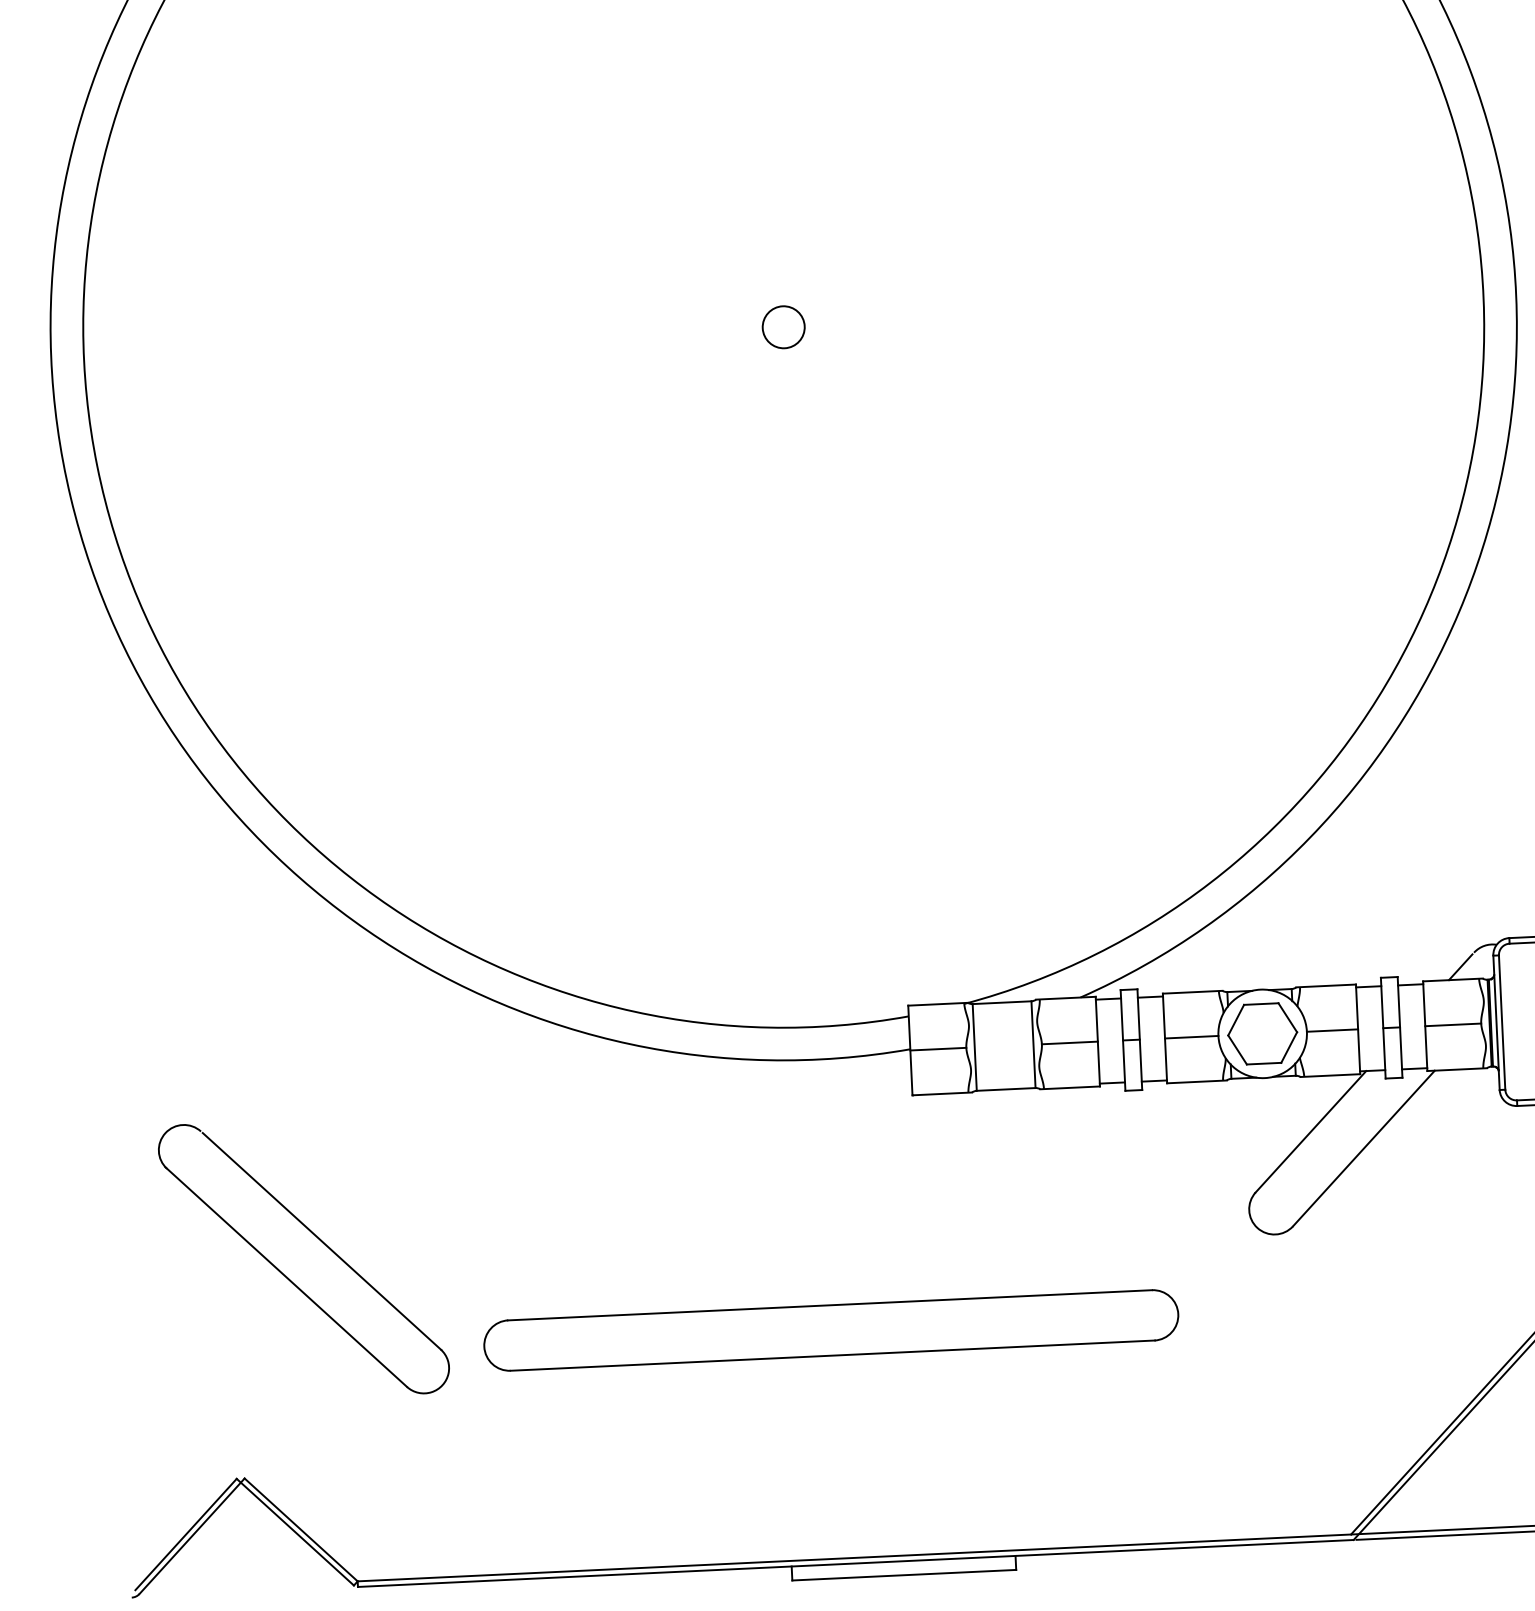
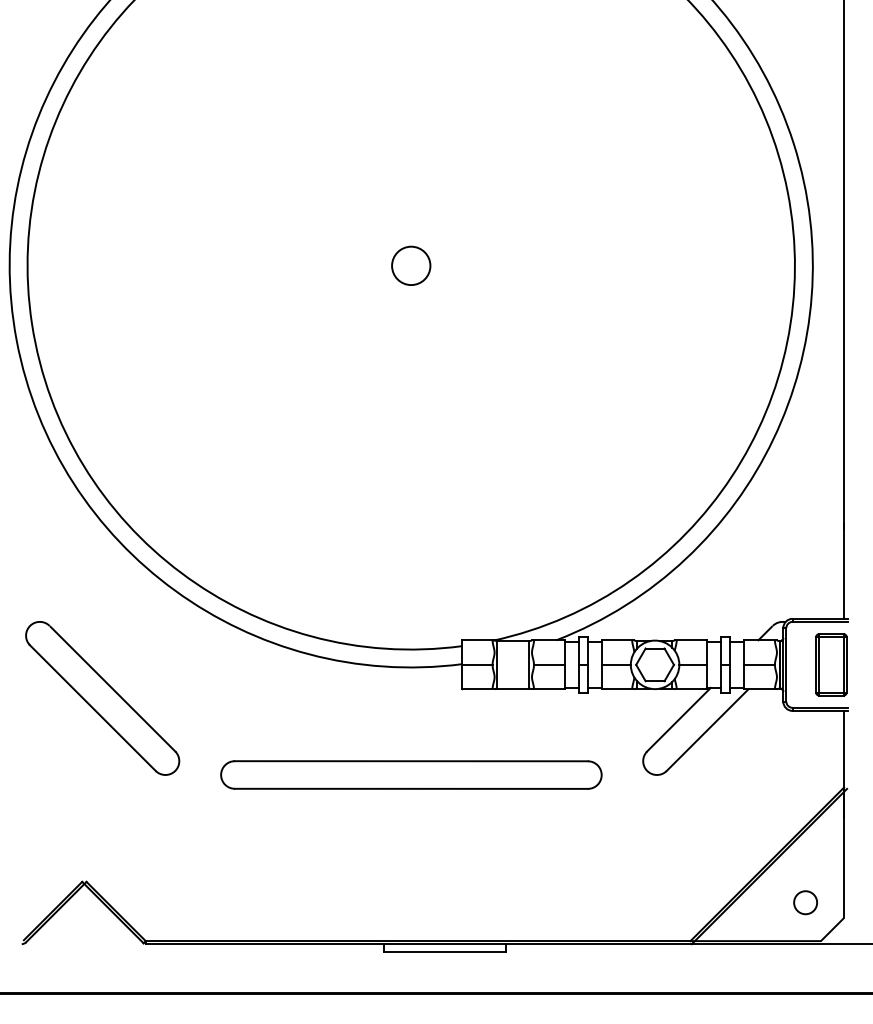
circle: (784, 326) -> (411, 265), size x1.67
part: (303, 1259) -> (102, 698), moved
part: (831, 1329) -> (411, 774), moved

